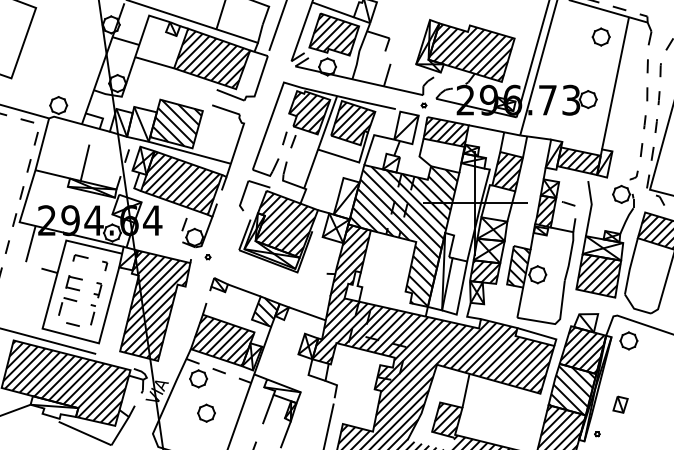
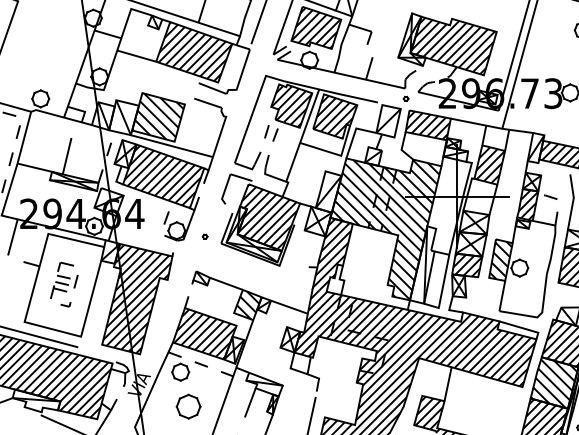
part: (207, 257) -> (204, 236), moved
part: (83, 290) -> (65, 283), size x0.6
part: (206, 412) -> (188, 405), size x1.4

